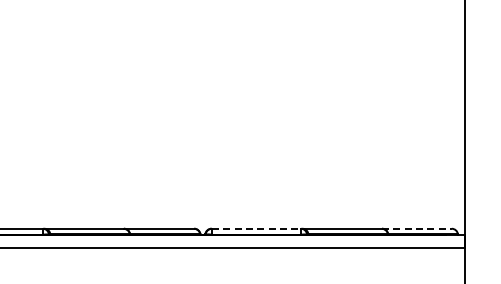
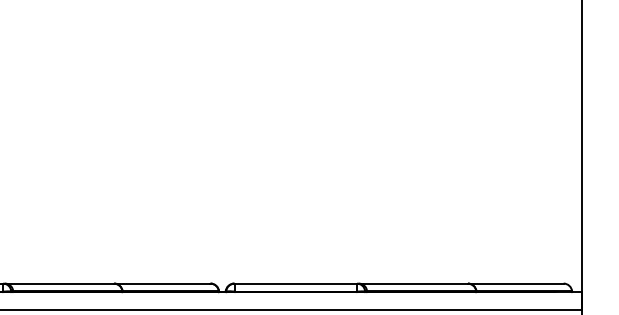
line: (256, 228) -> (295, 283), dashed -> solid
line: (416, 228) -> (515, 283), dashed -> solid

